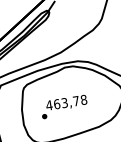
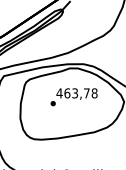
text: (63, 107) -> (73, 97), moved

